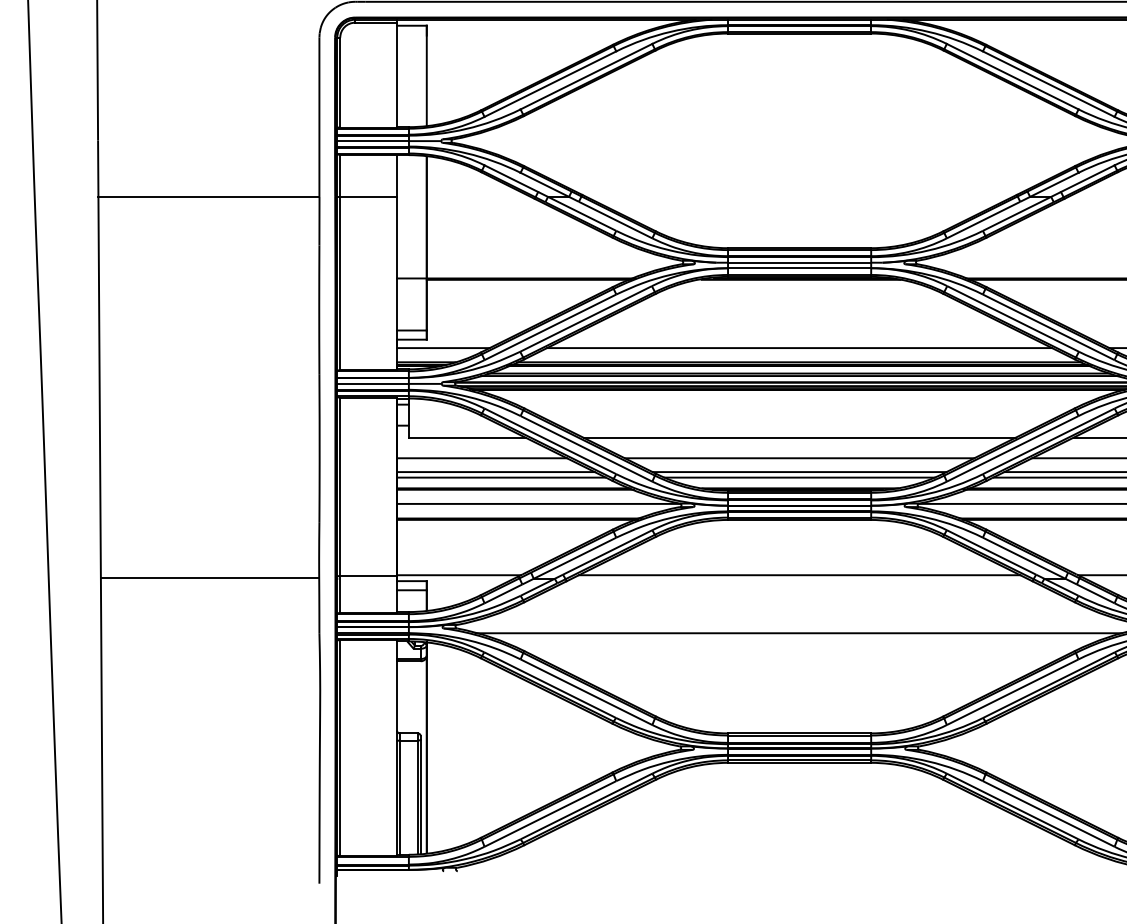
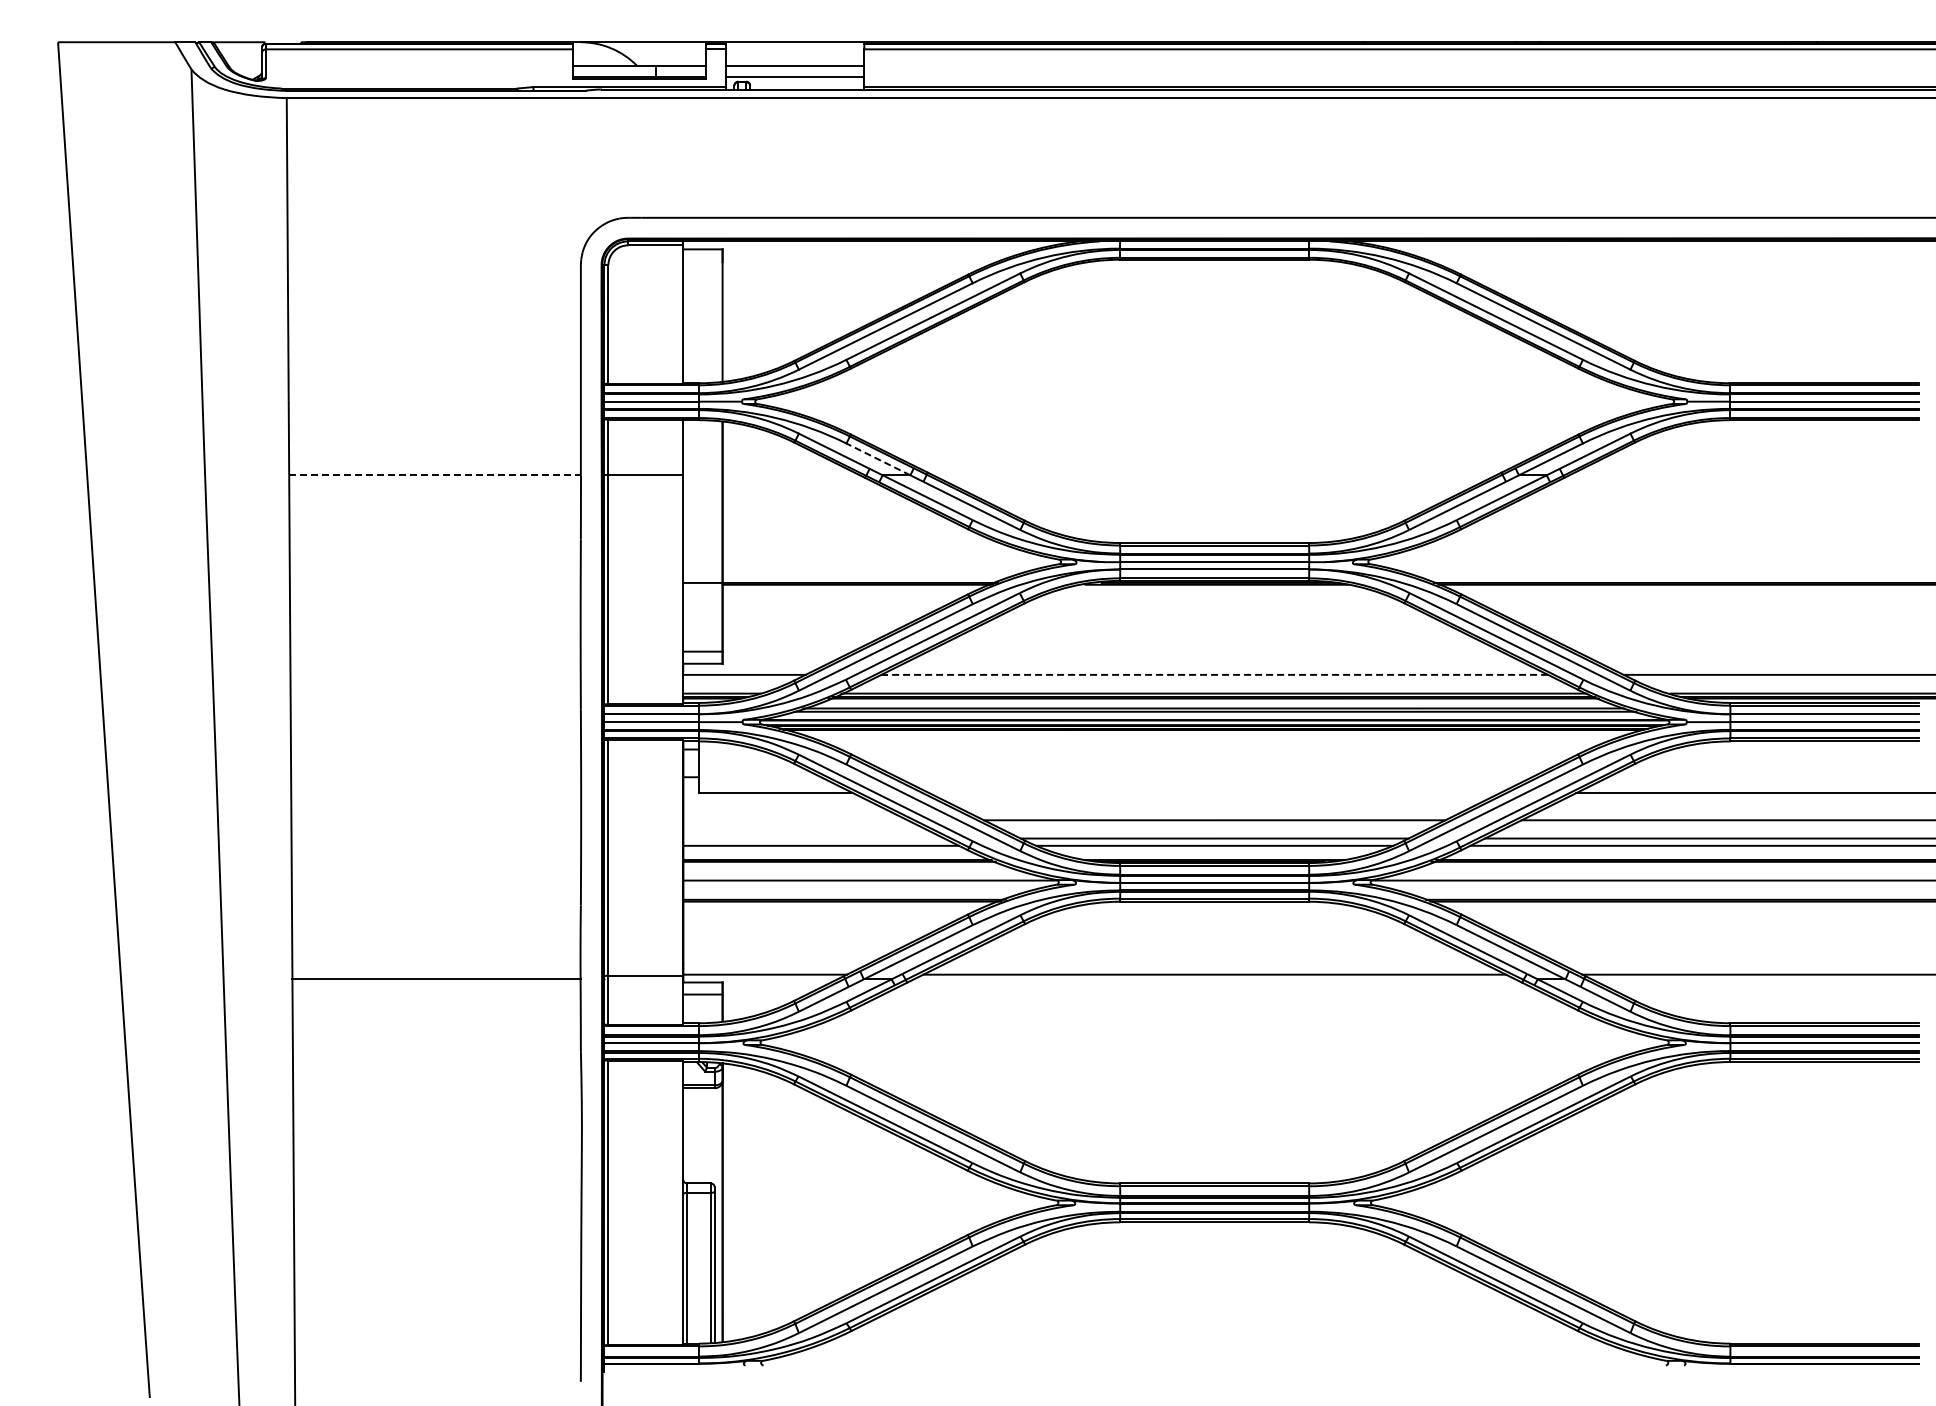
line: (544, 184) -> (878, 459), solid -> dashed
line: (208, 197) -> (434, 475), solid -> dashed
line: (799, 347) -> (1214, 674), solid -> dashed
line: (799, 437) -> (1214, 793), removed
line: (482, 458) -> (795, 820), removed
line: (495, 472) -> (813, 838), removed
line: (797, 633) -> (1212, 1051), removed

